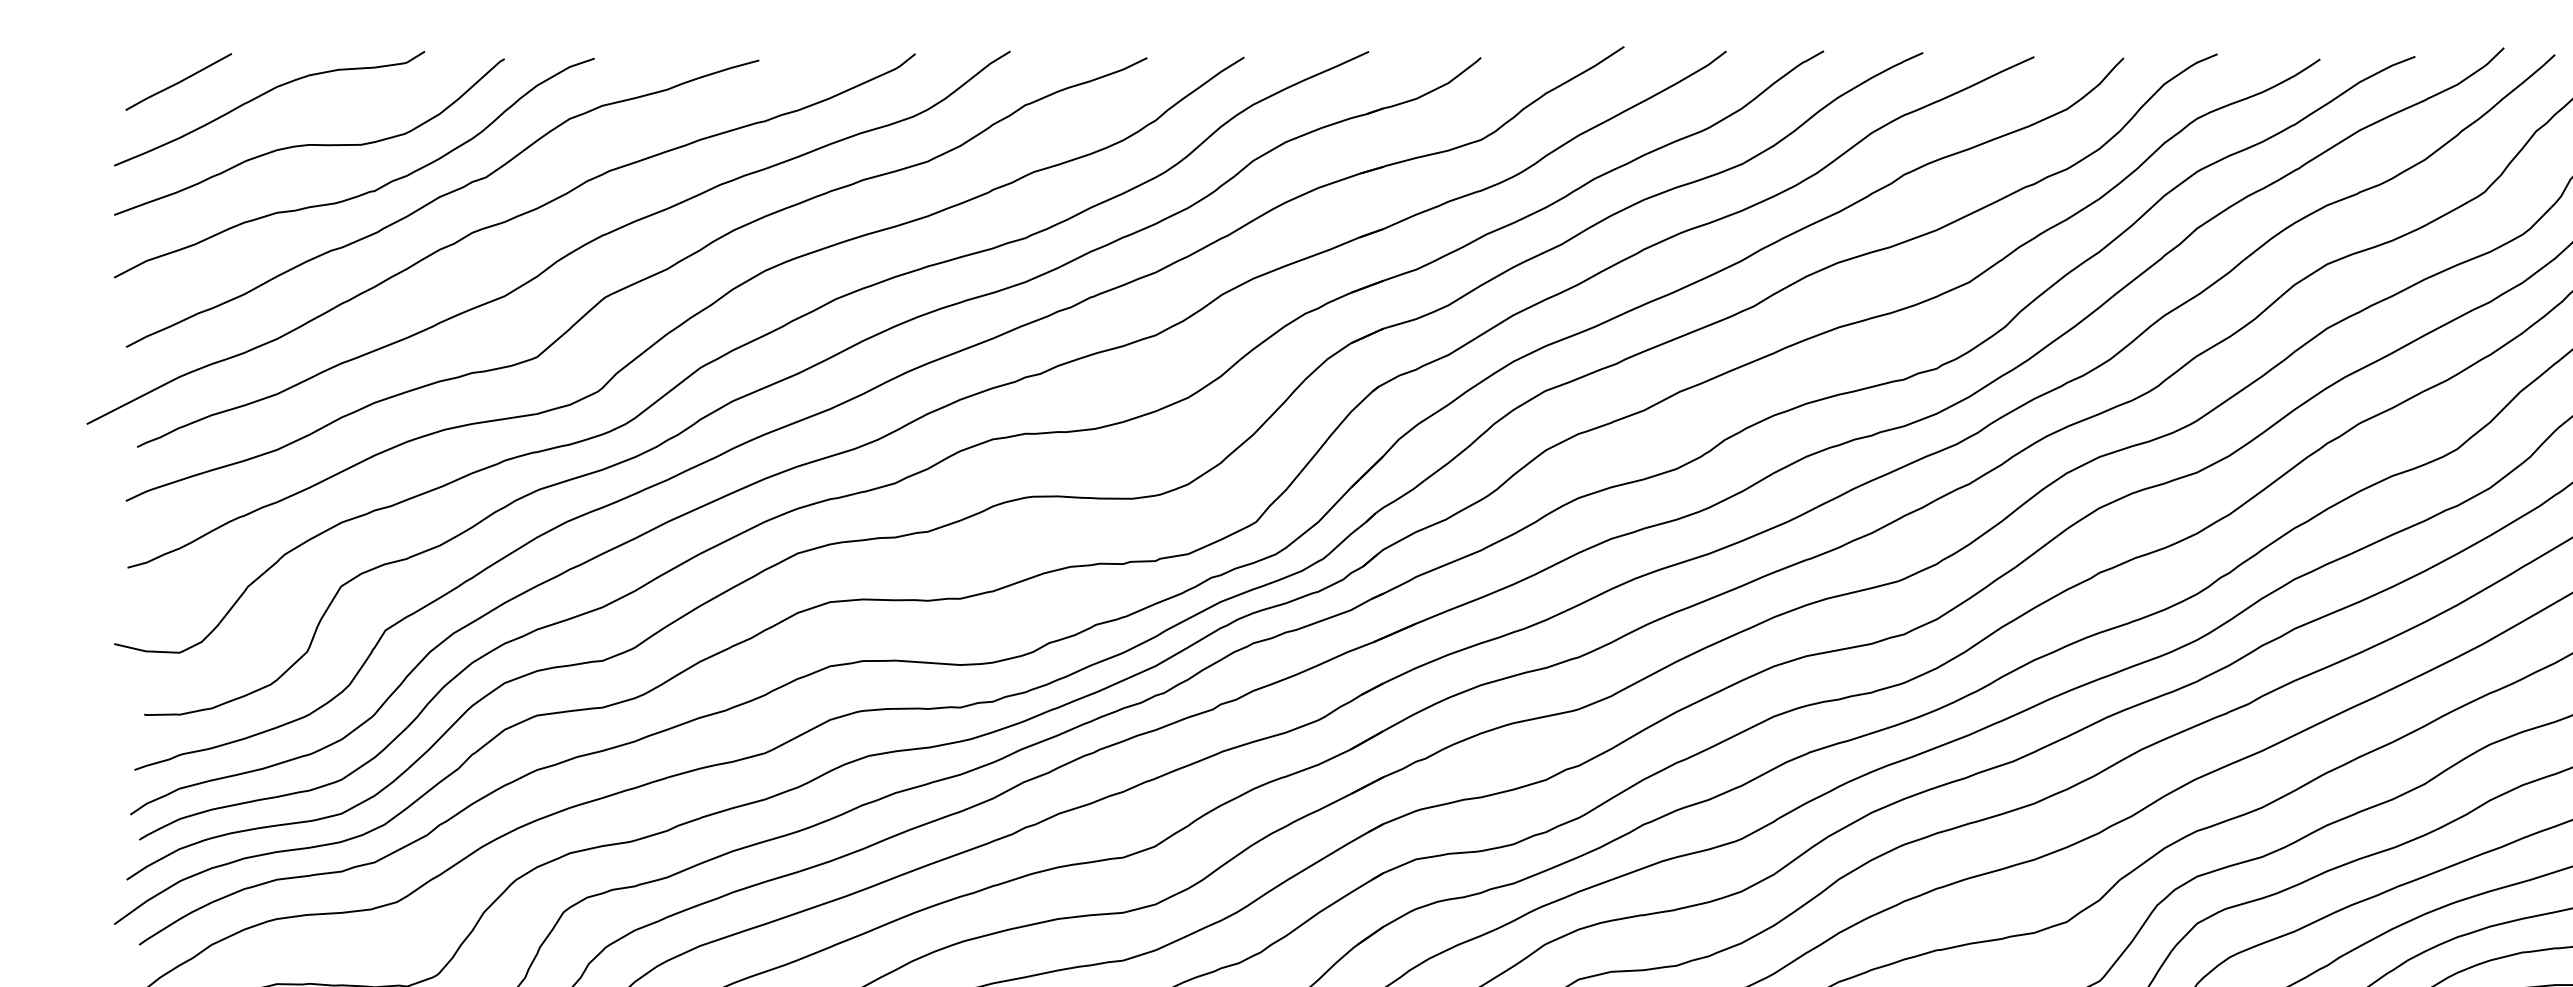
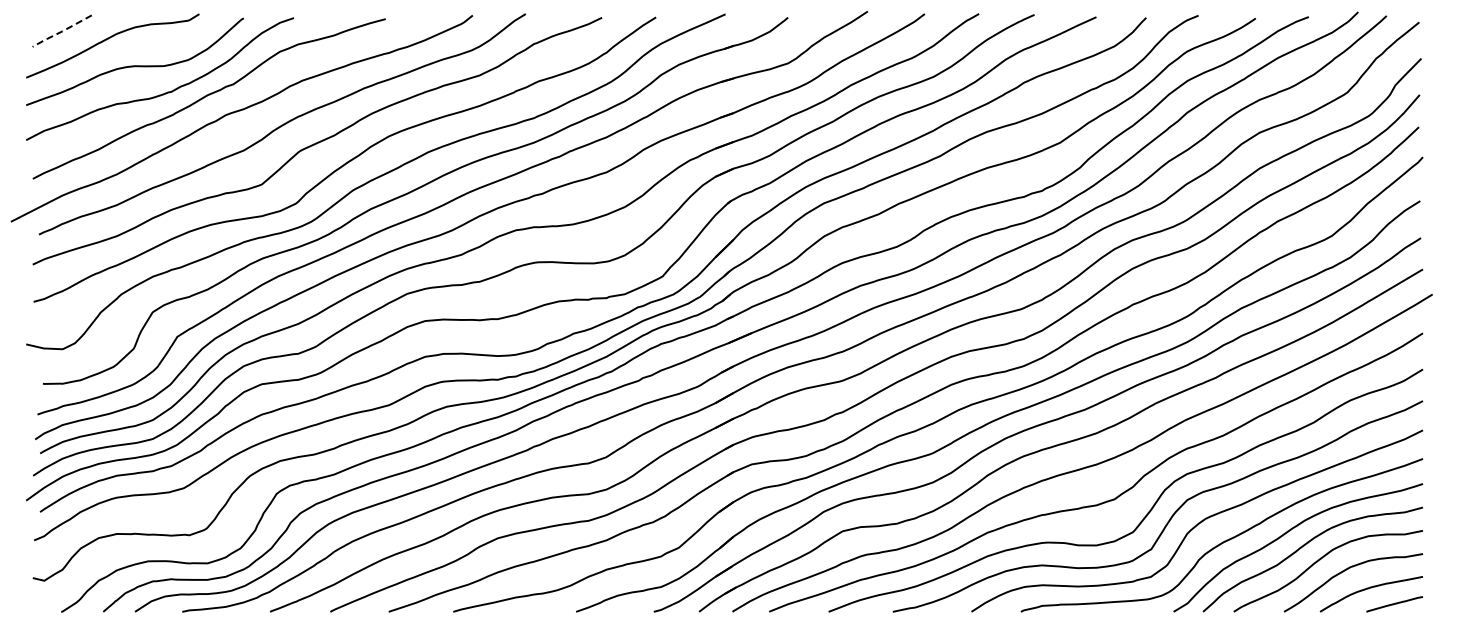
line: (179, 82) -> (62, 31), solid -> dashed

